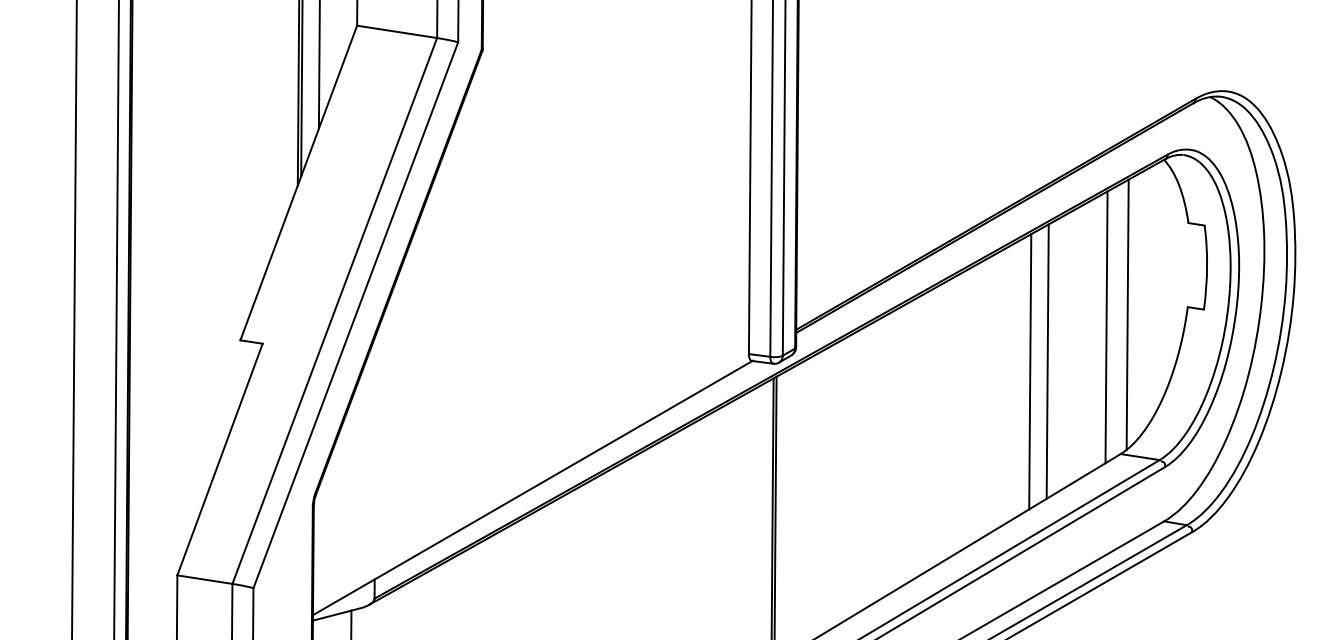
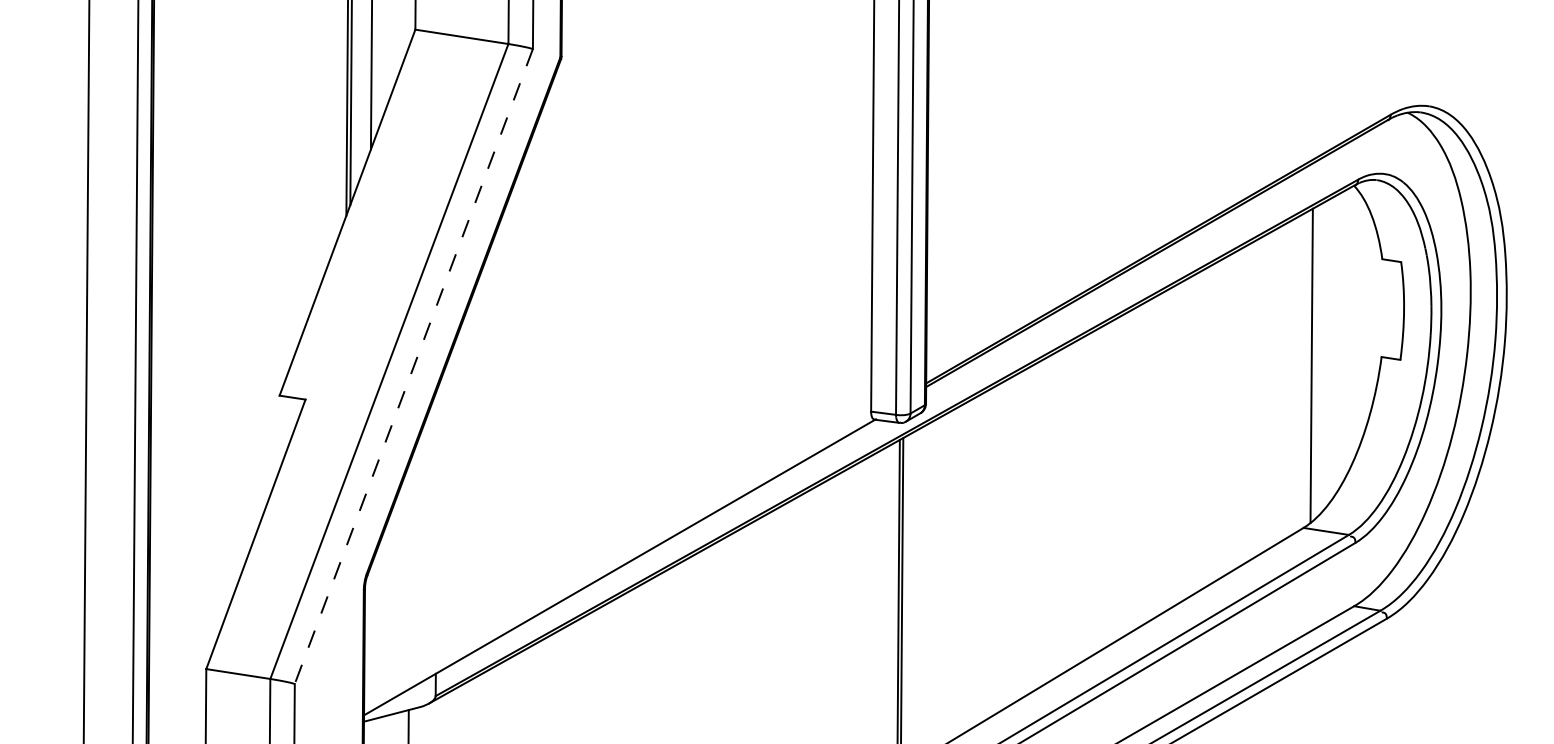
line: (355, 315) -> (413, 366), solid -> dashed
line: (1106, 327) -> (1287, 380), removed
line: (1047, 361) -> (1218, 420), removed
line: (1030, 371) -> (1198, 431), removed

